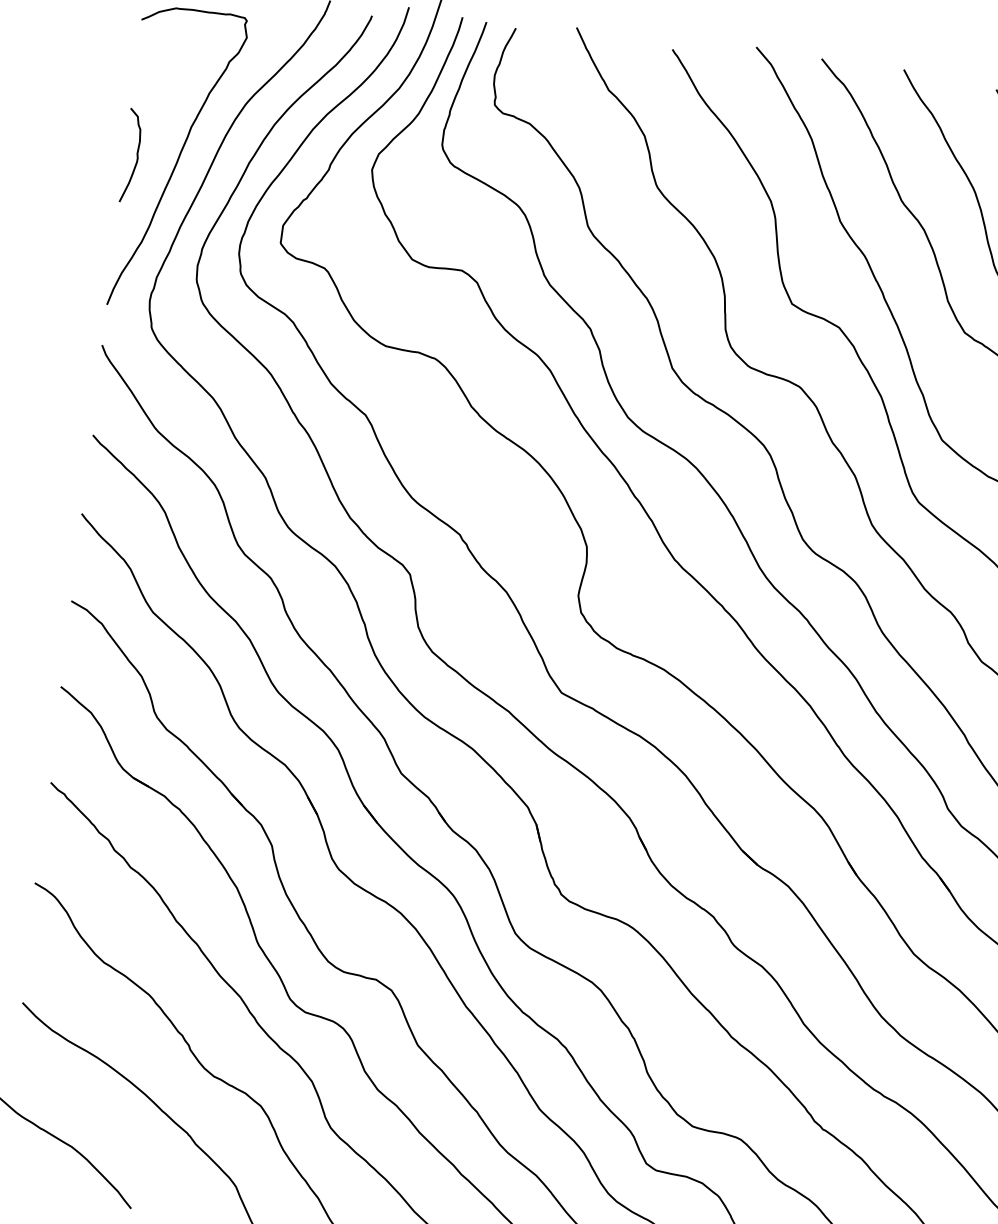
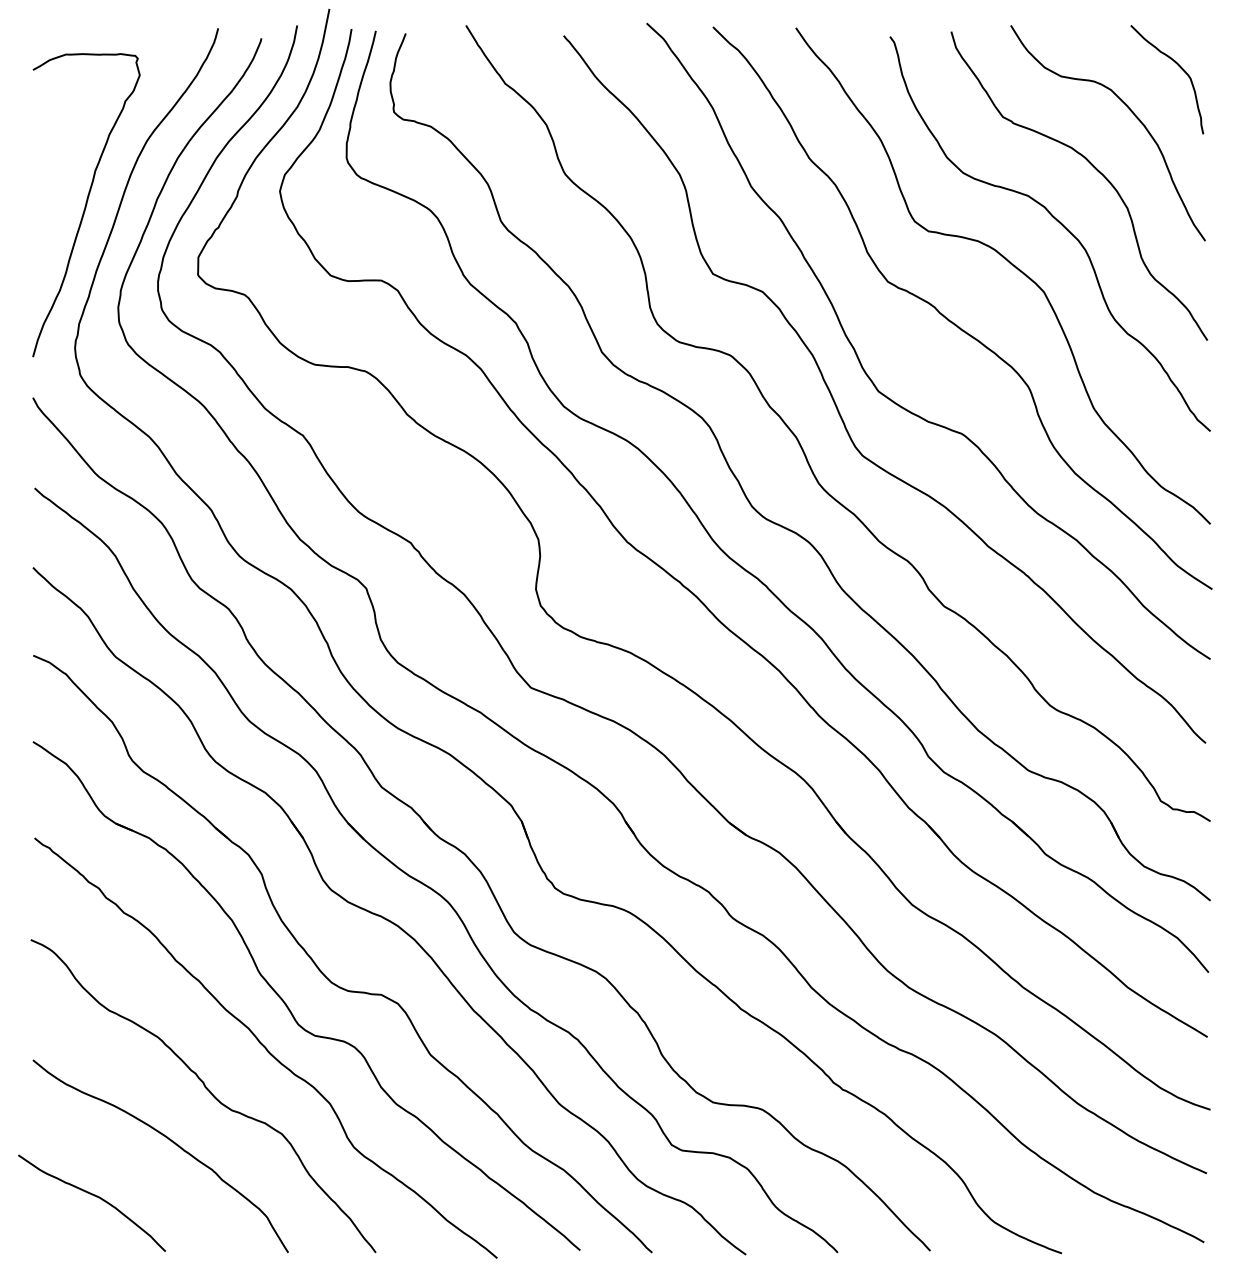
curve: (136, 155) -> (44, 205), removed

